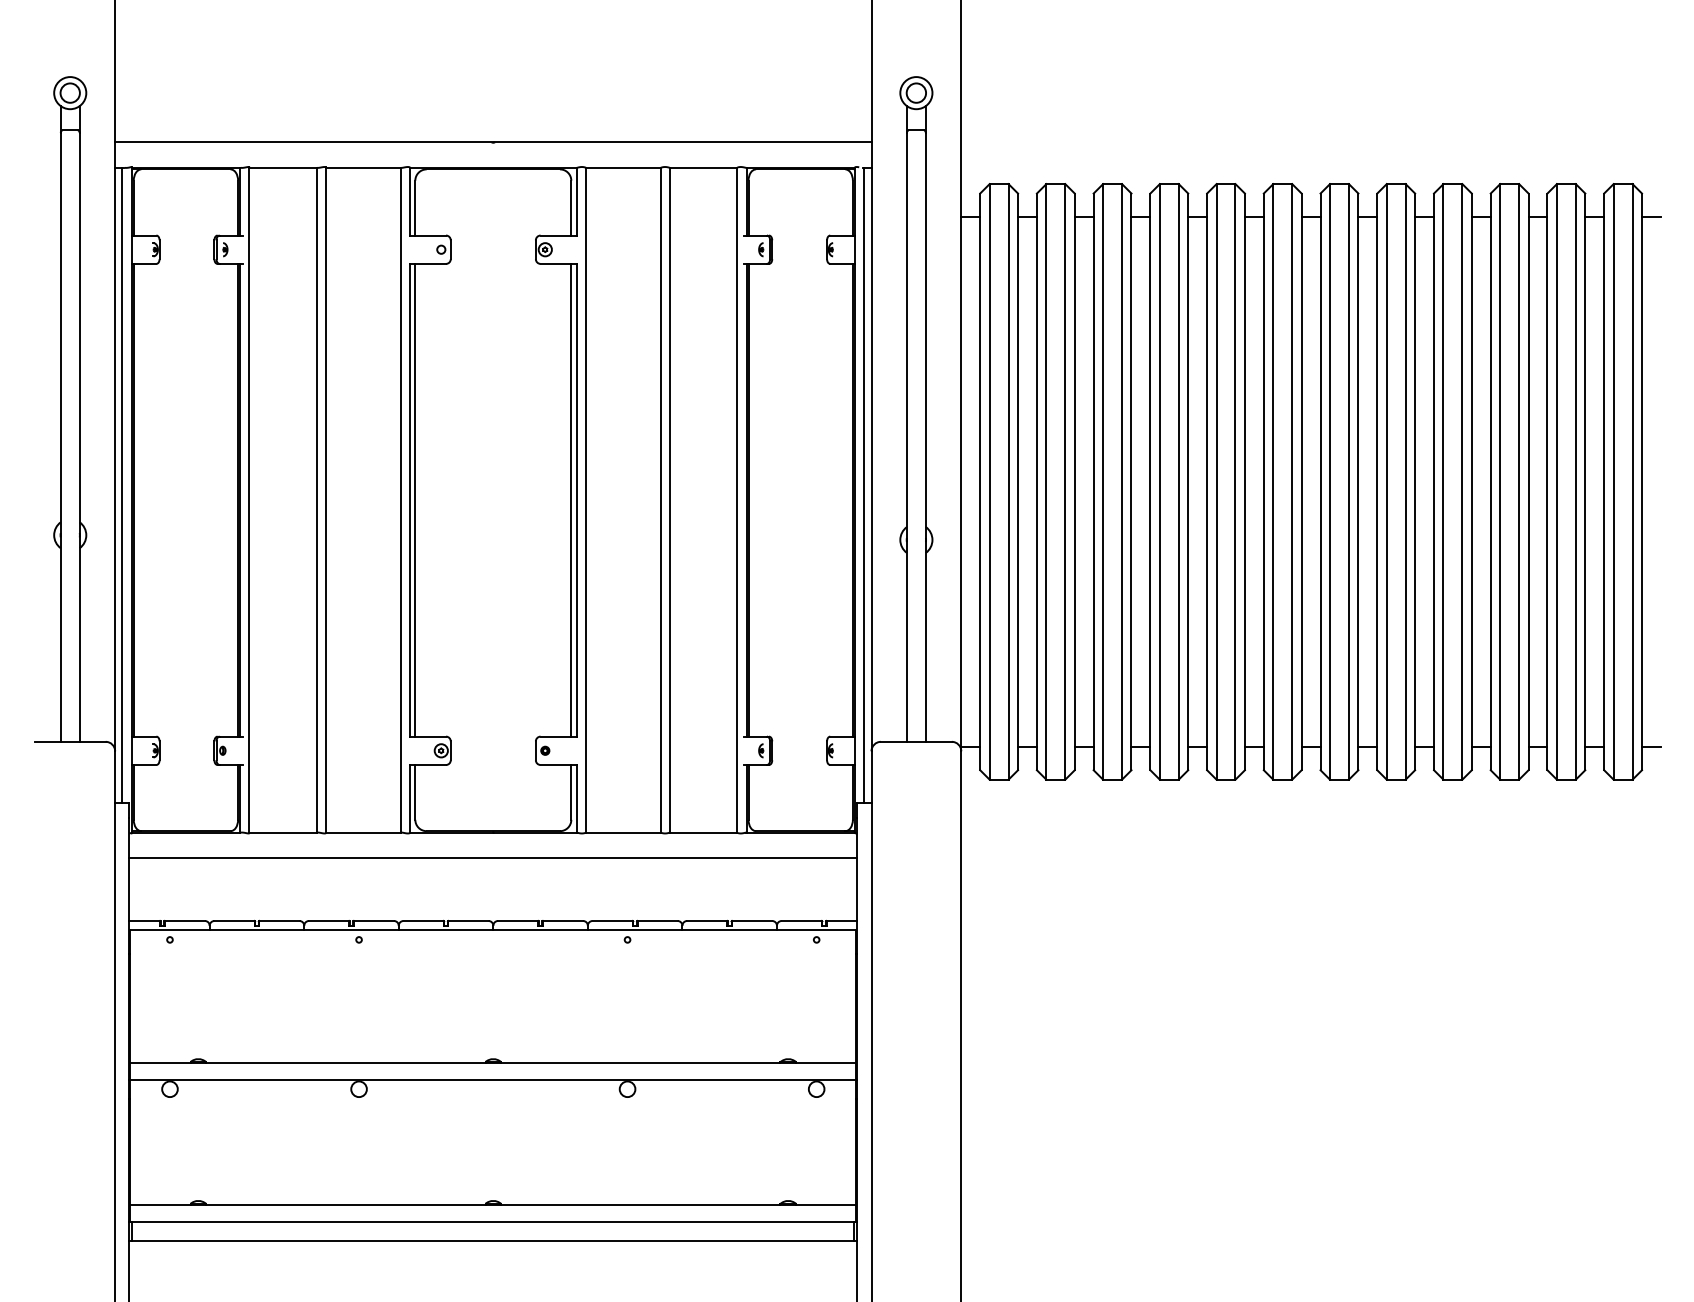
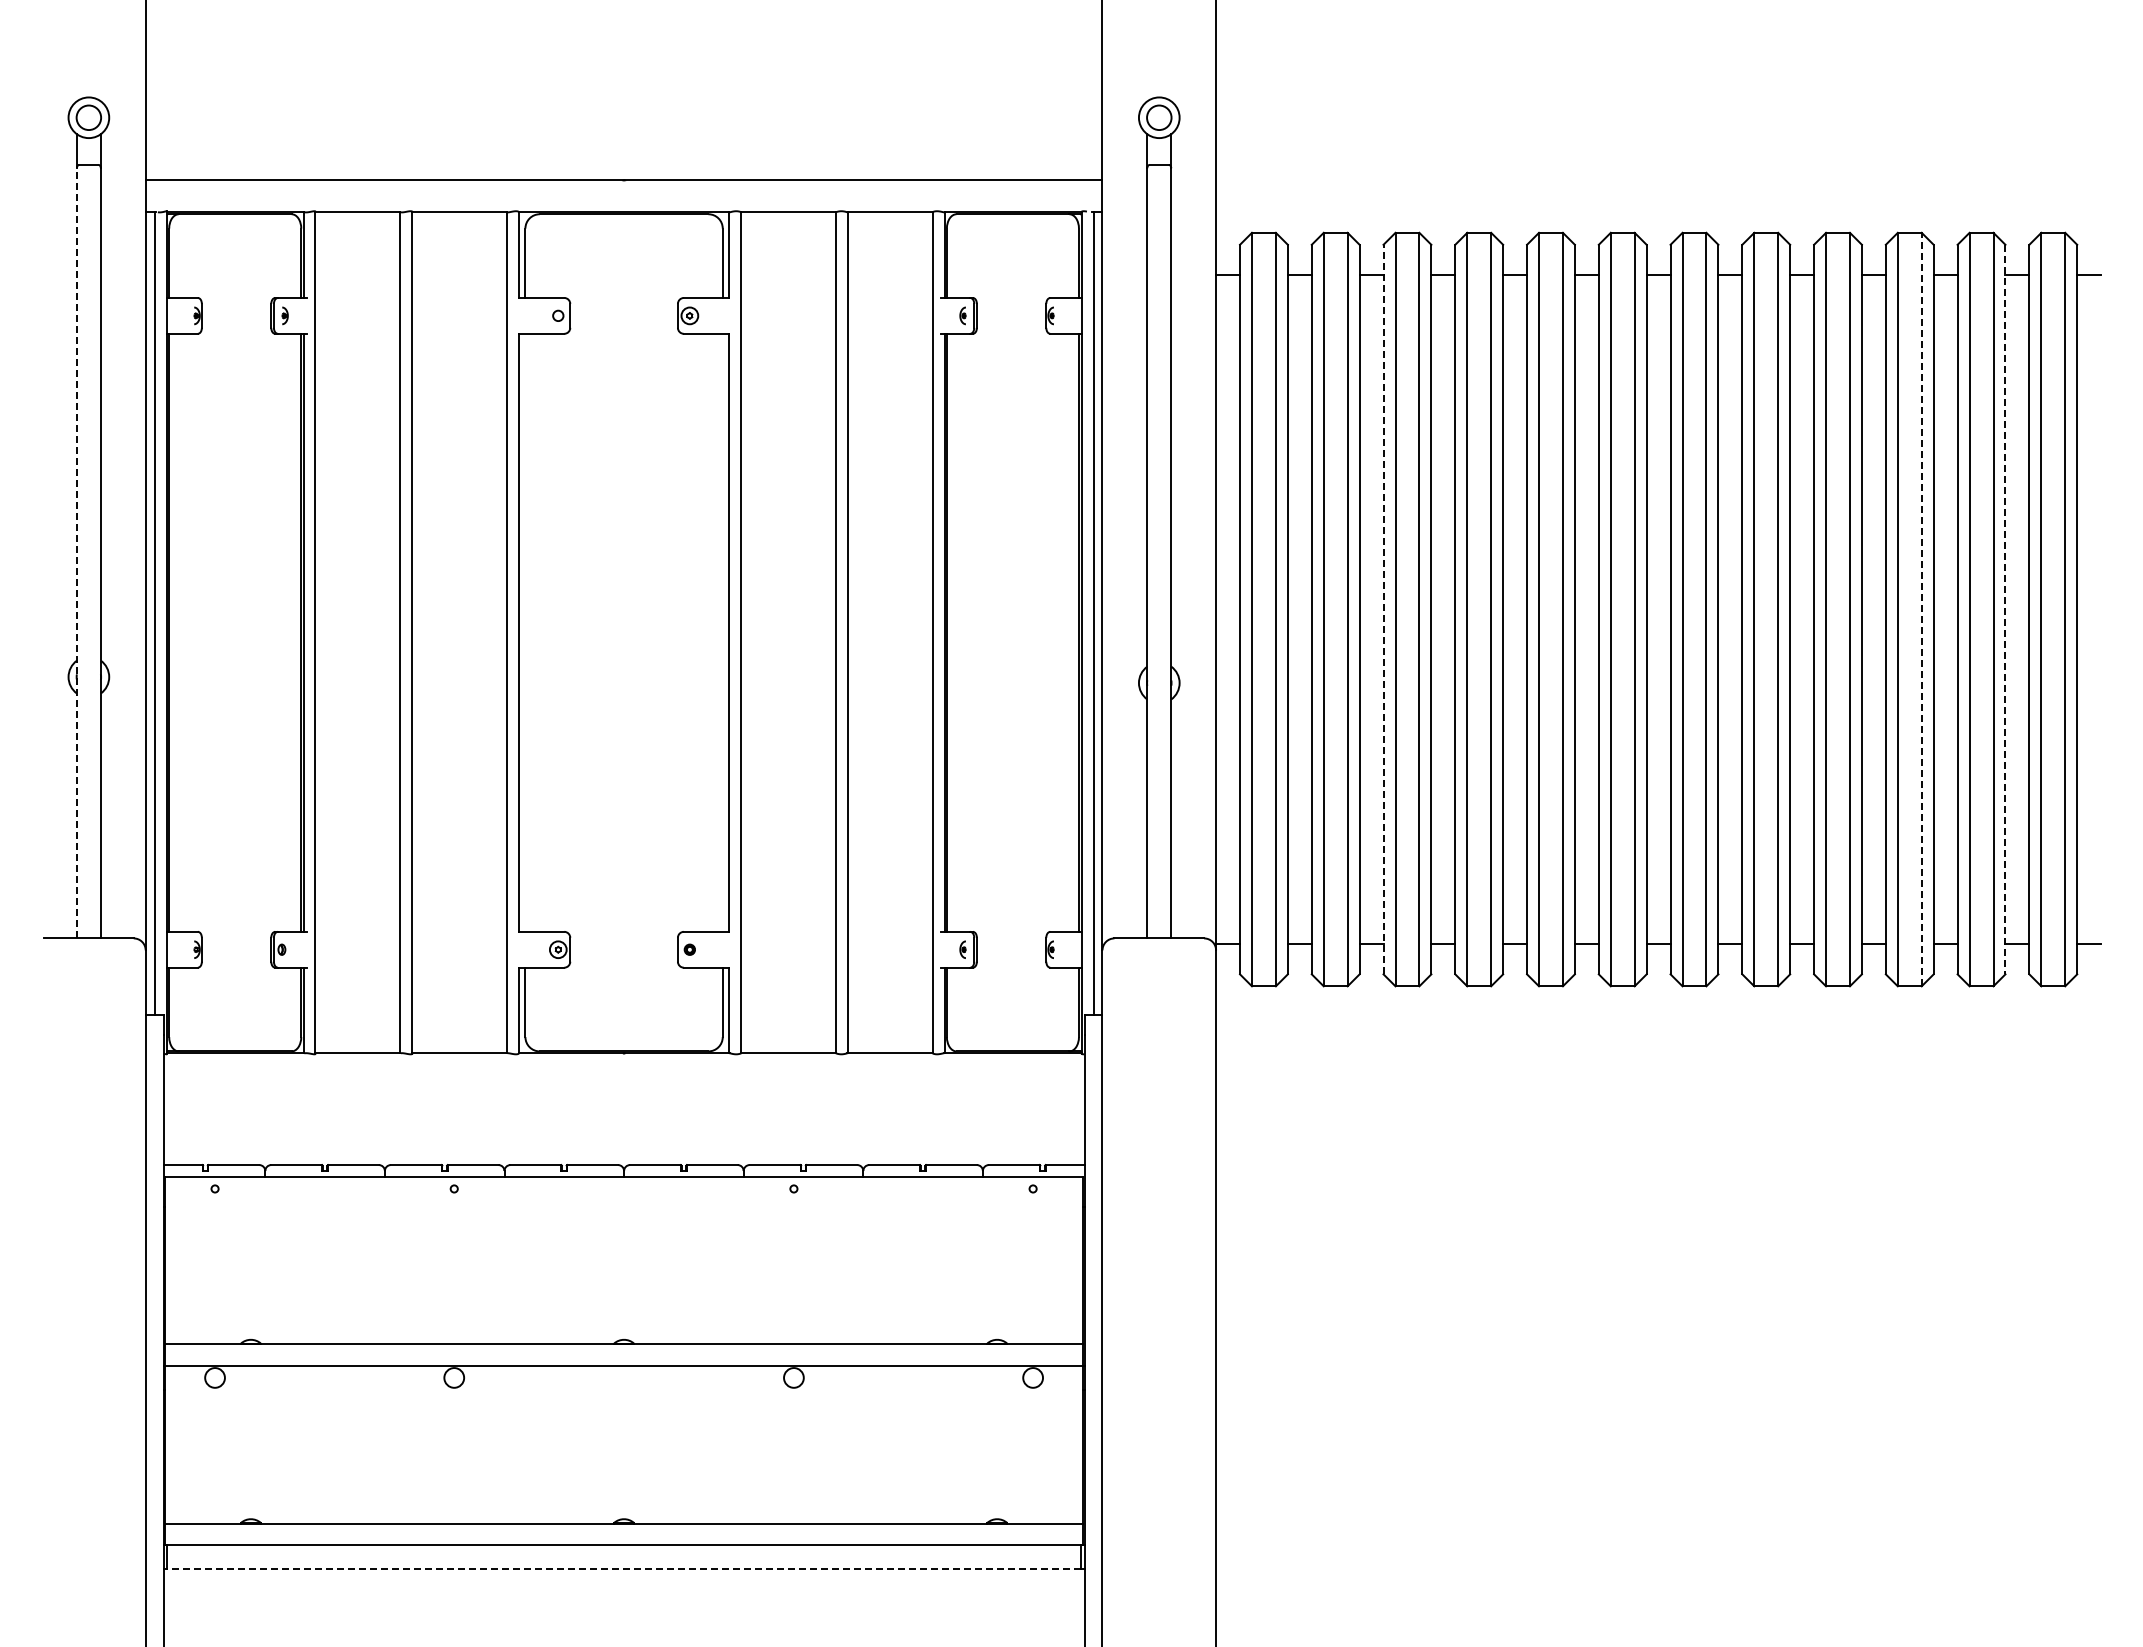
line: (60, 436) -> (76, 552), solid -> dashed
line: (1093, 481) -> (1383, 609), solid -> dashed
line: (1518, 481) -> (1921, 609), solid -> dashed
line: (1585, 481) -> (2005, 609), solid -> dashed
line: (415, 500) -> (525, 632), removed
line: (571, 500) -> (722, 632), removed
line: (492, 858) -> (623, 1085), removed
line: (493, 1240) -> (624, 1569), solid -> dashed

